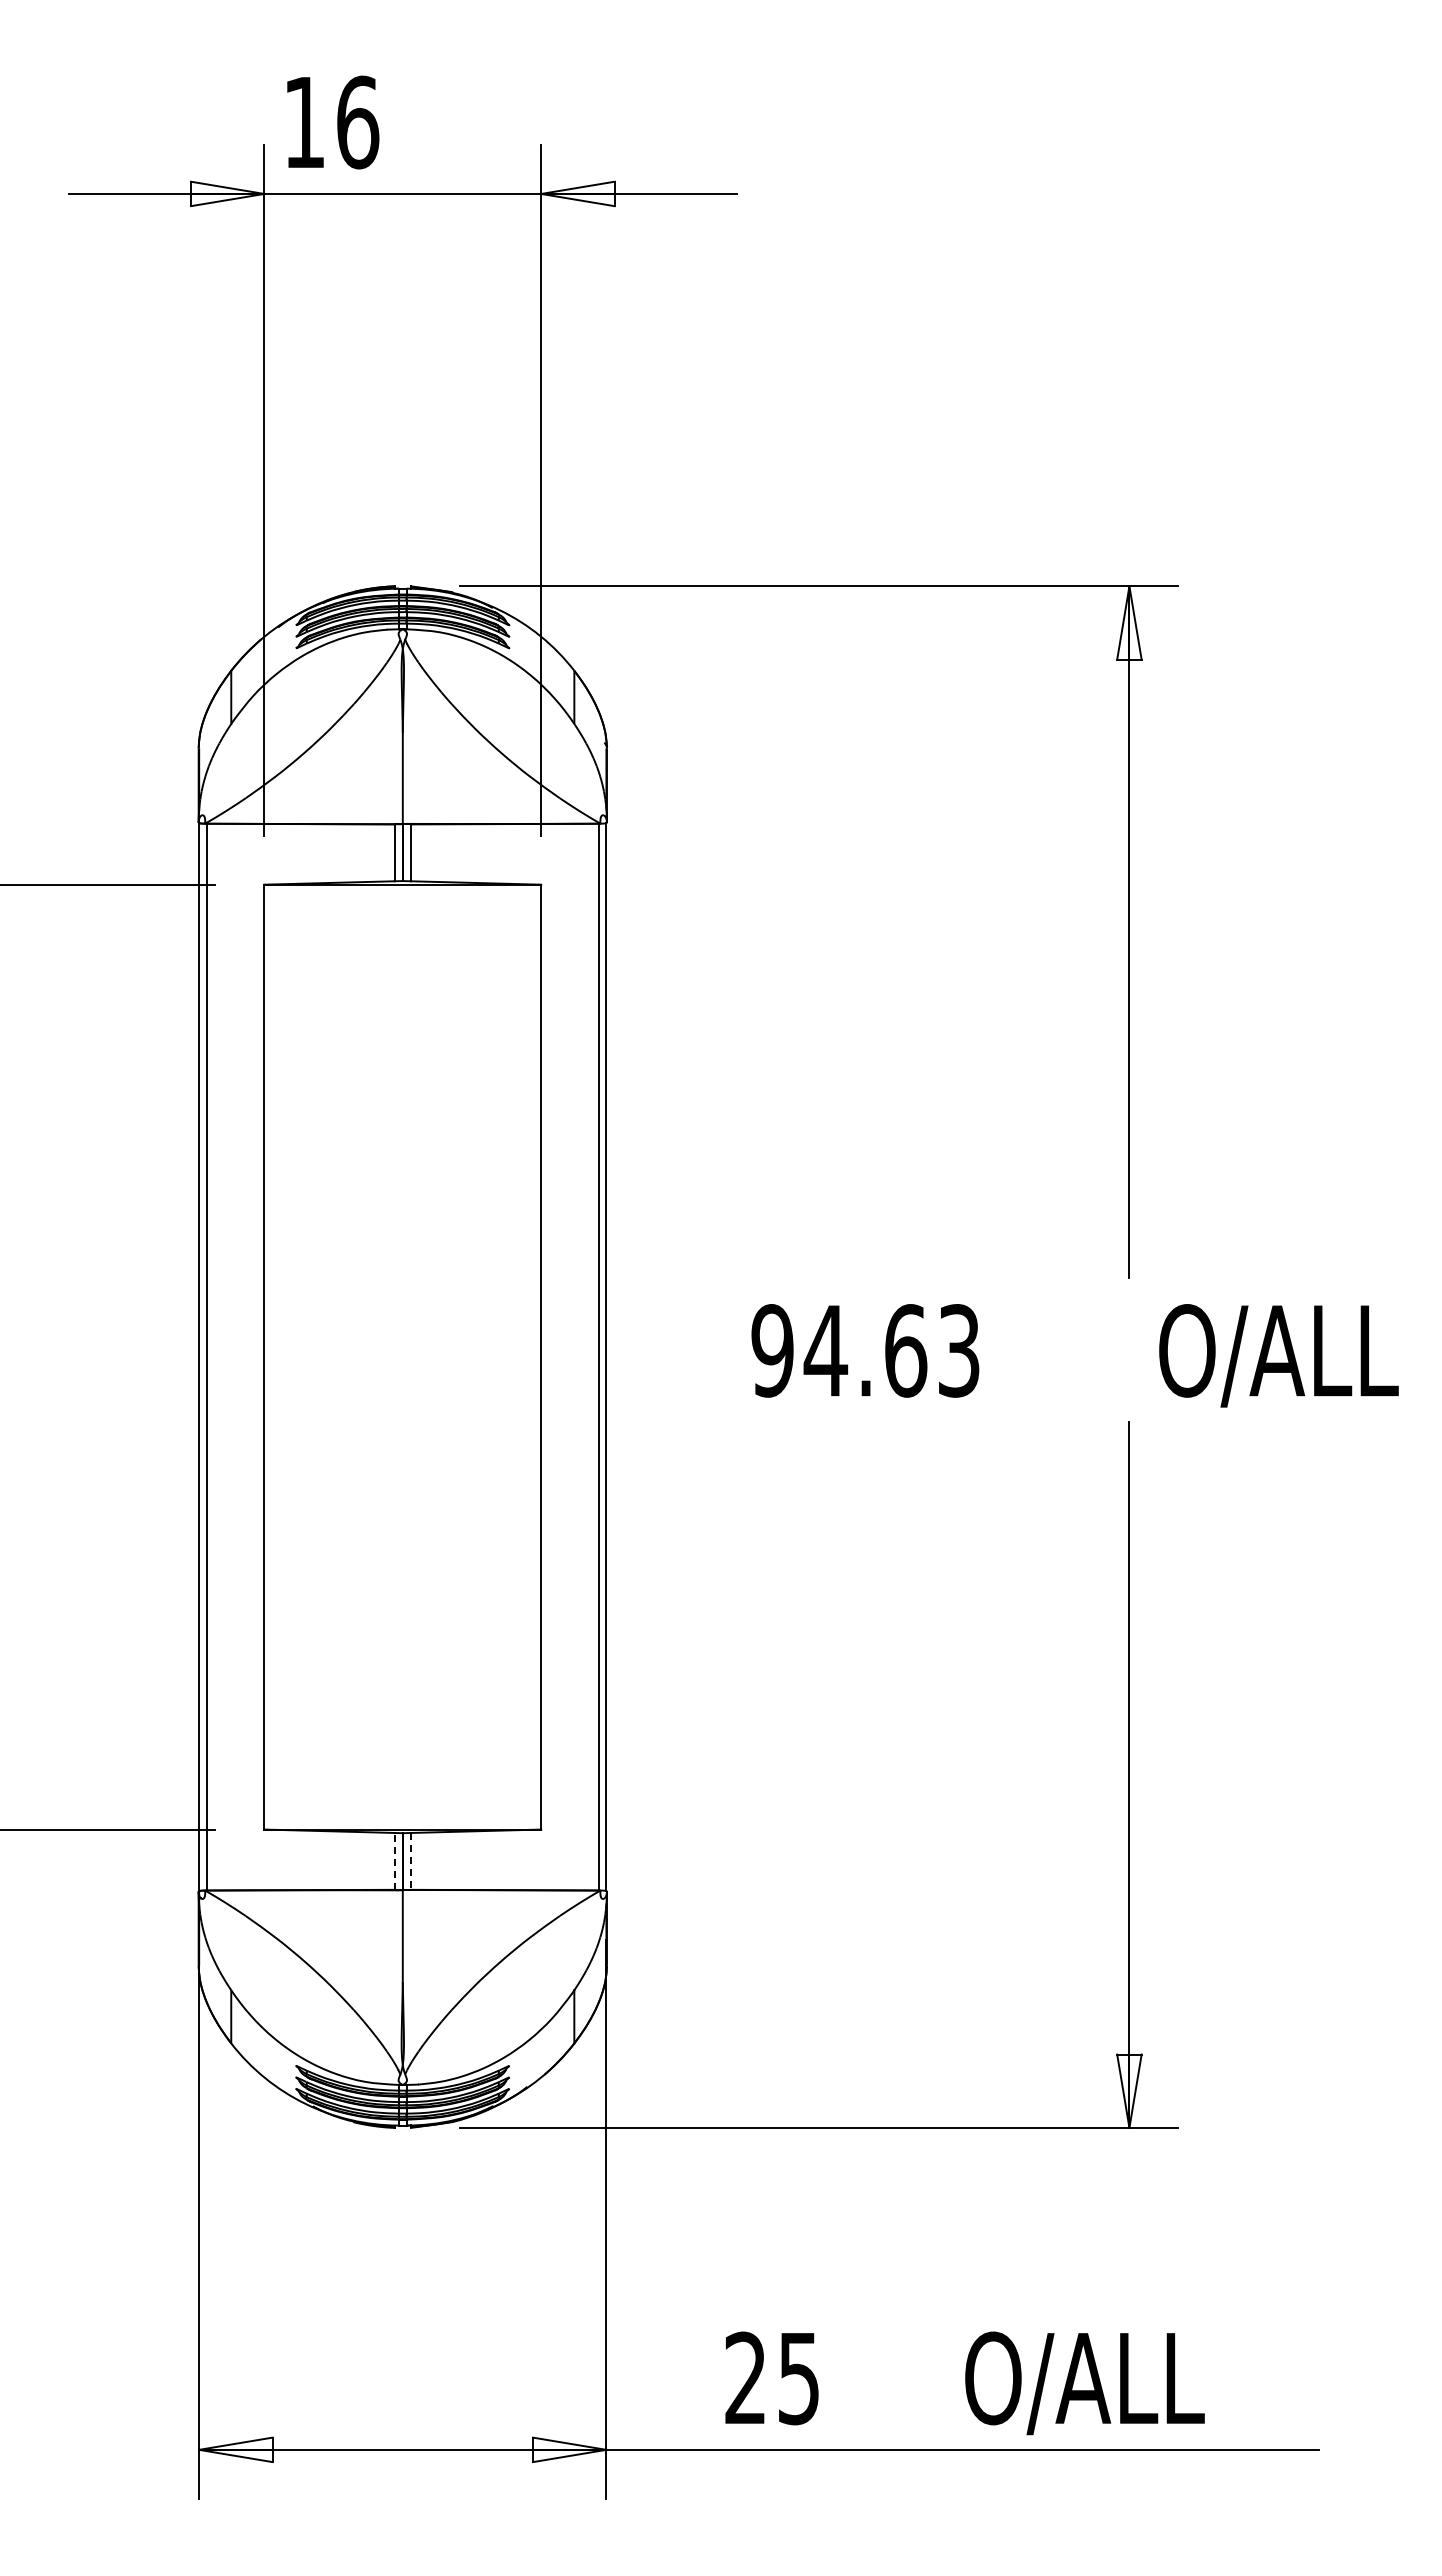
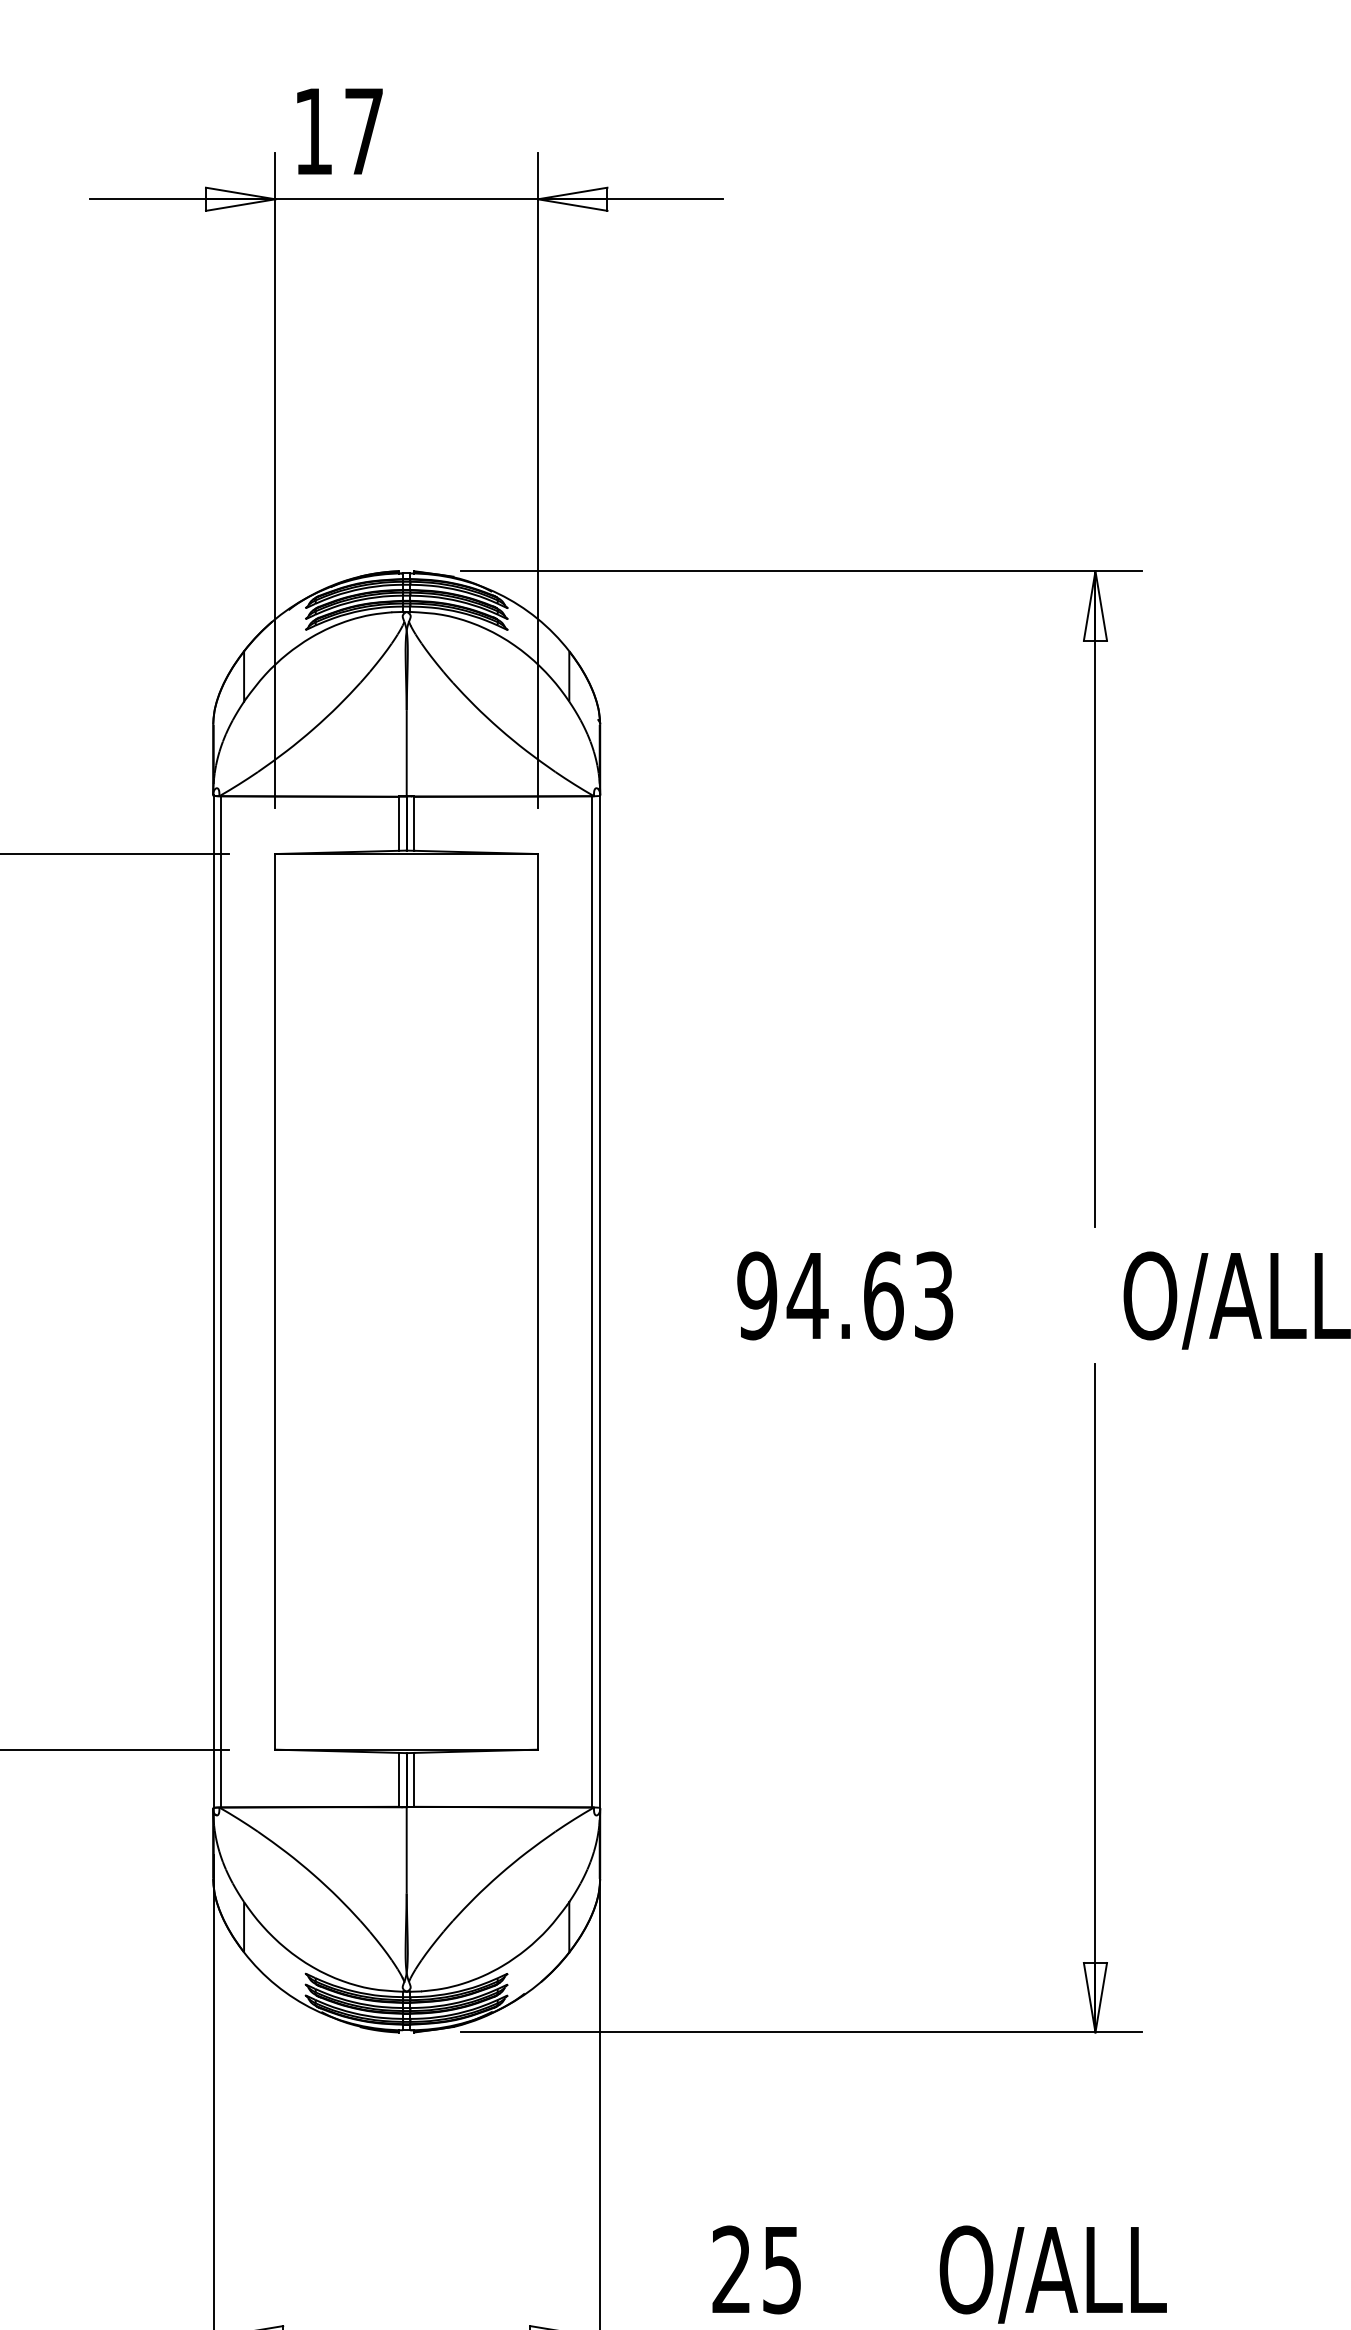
text: (358, 122) -> (364, 131), 16 -> 17
line: (394, 1860) -> (398, 1779), dashed -> solid
line: (410, 1861) -> (413, 1779), dashed -> solid

